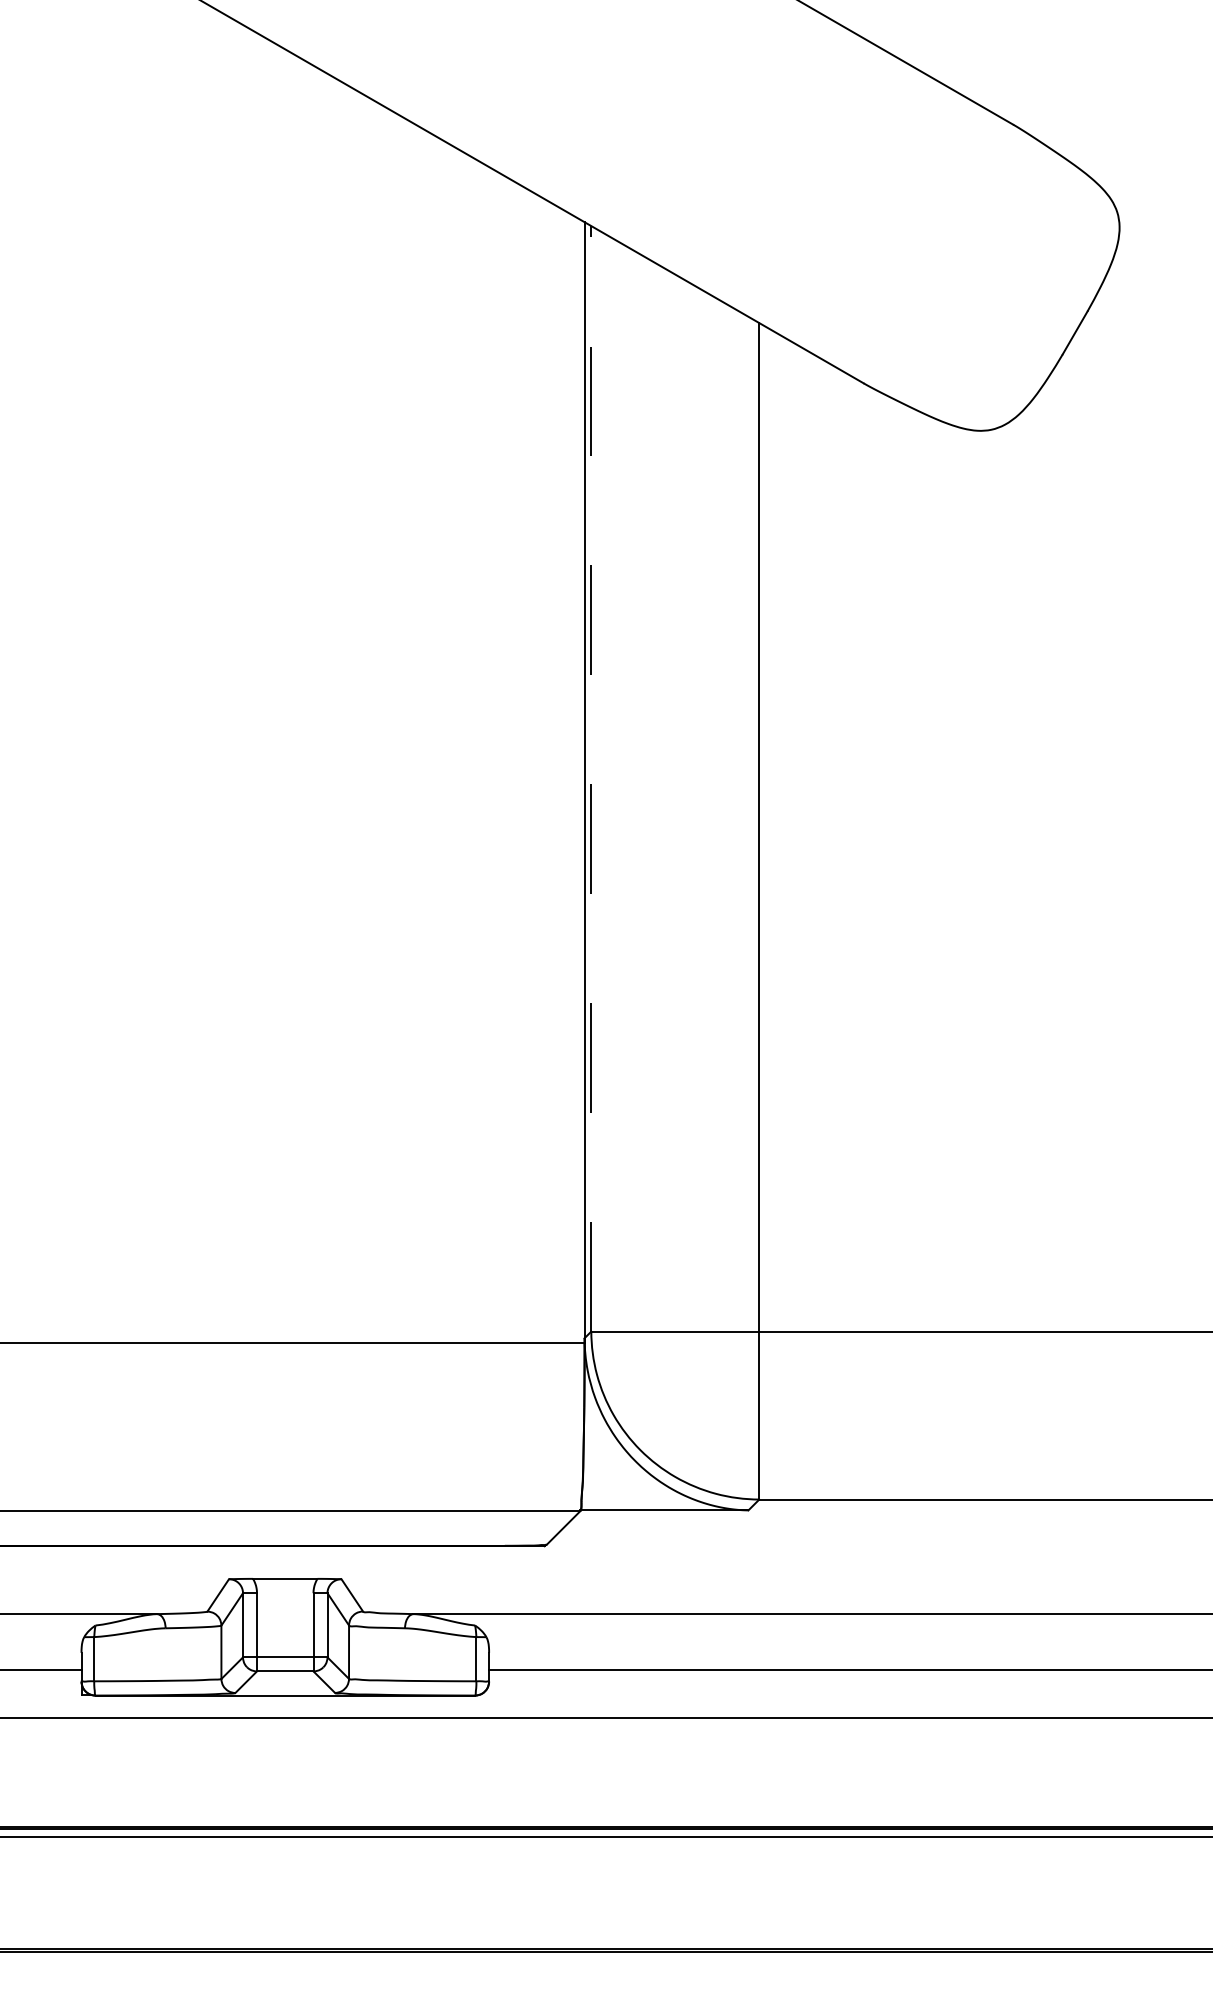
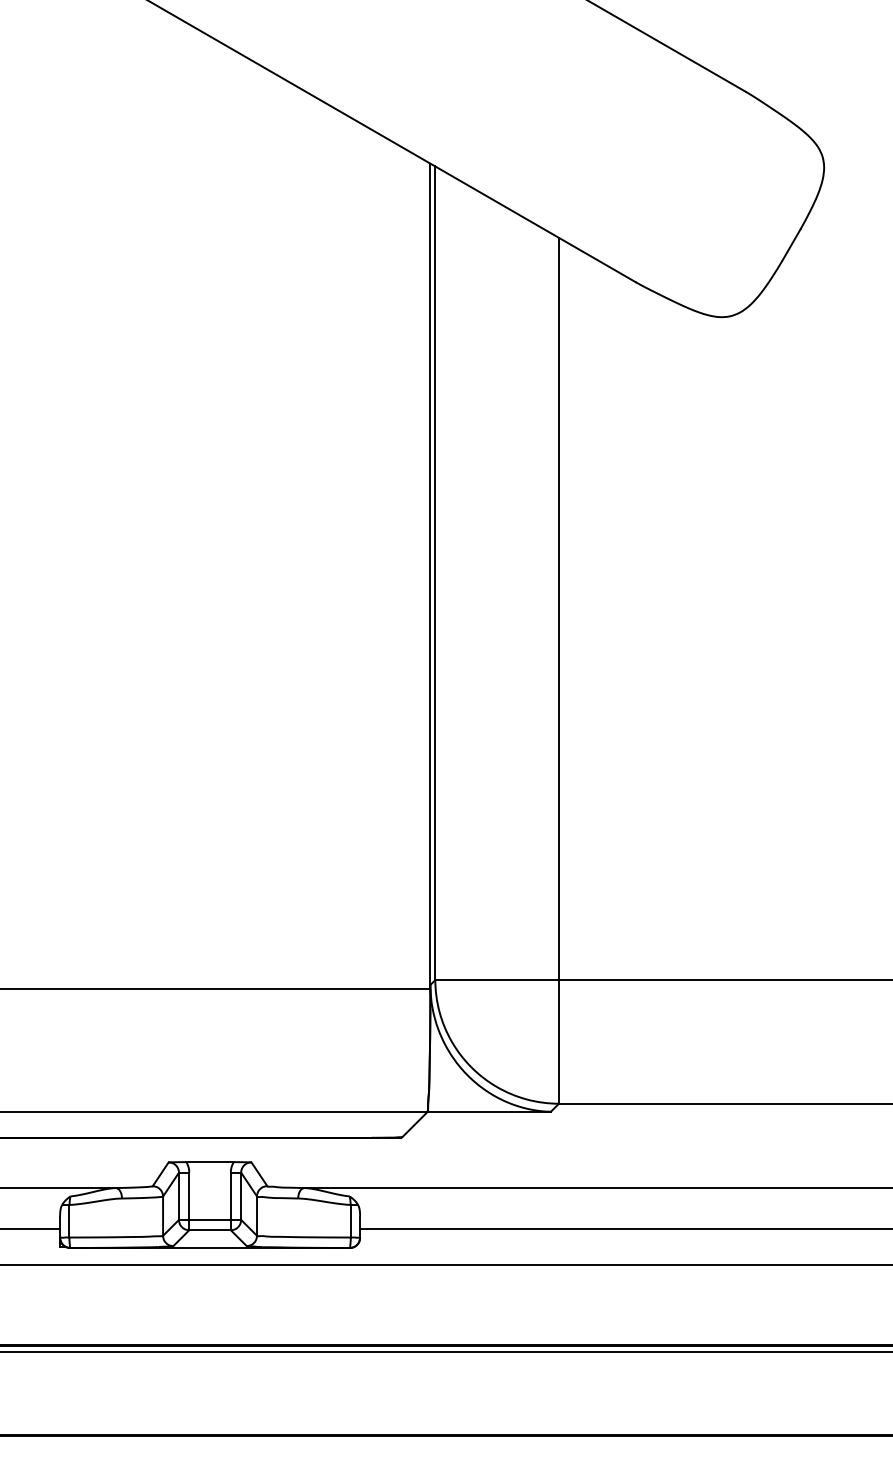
line: (591, 778) -> (435, 573), dashed -> solid

